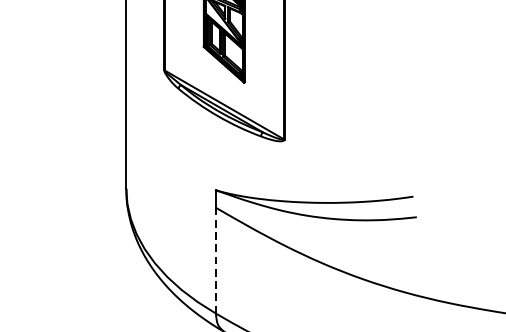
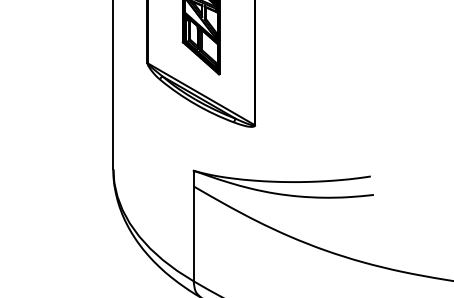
line: (215, 260) -> (193, 233), dashed -> solid

